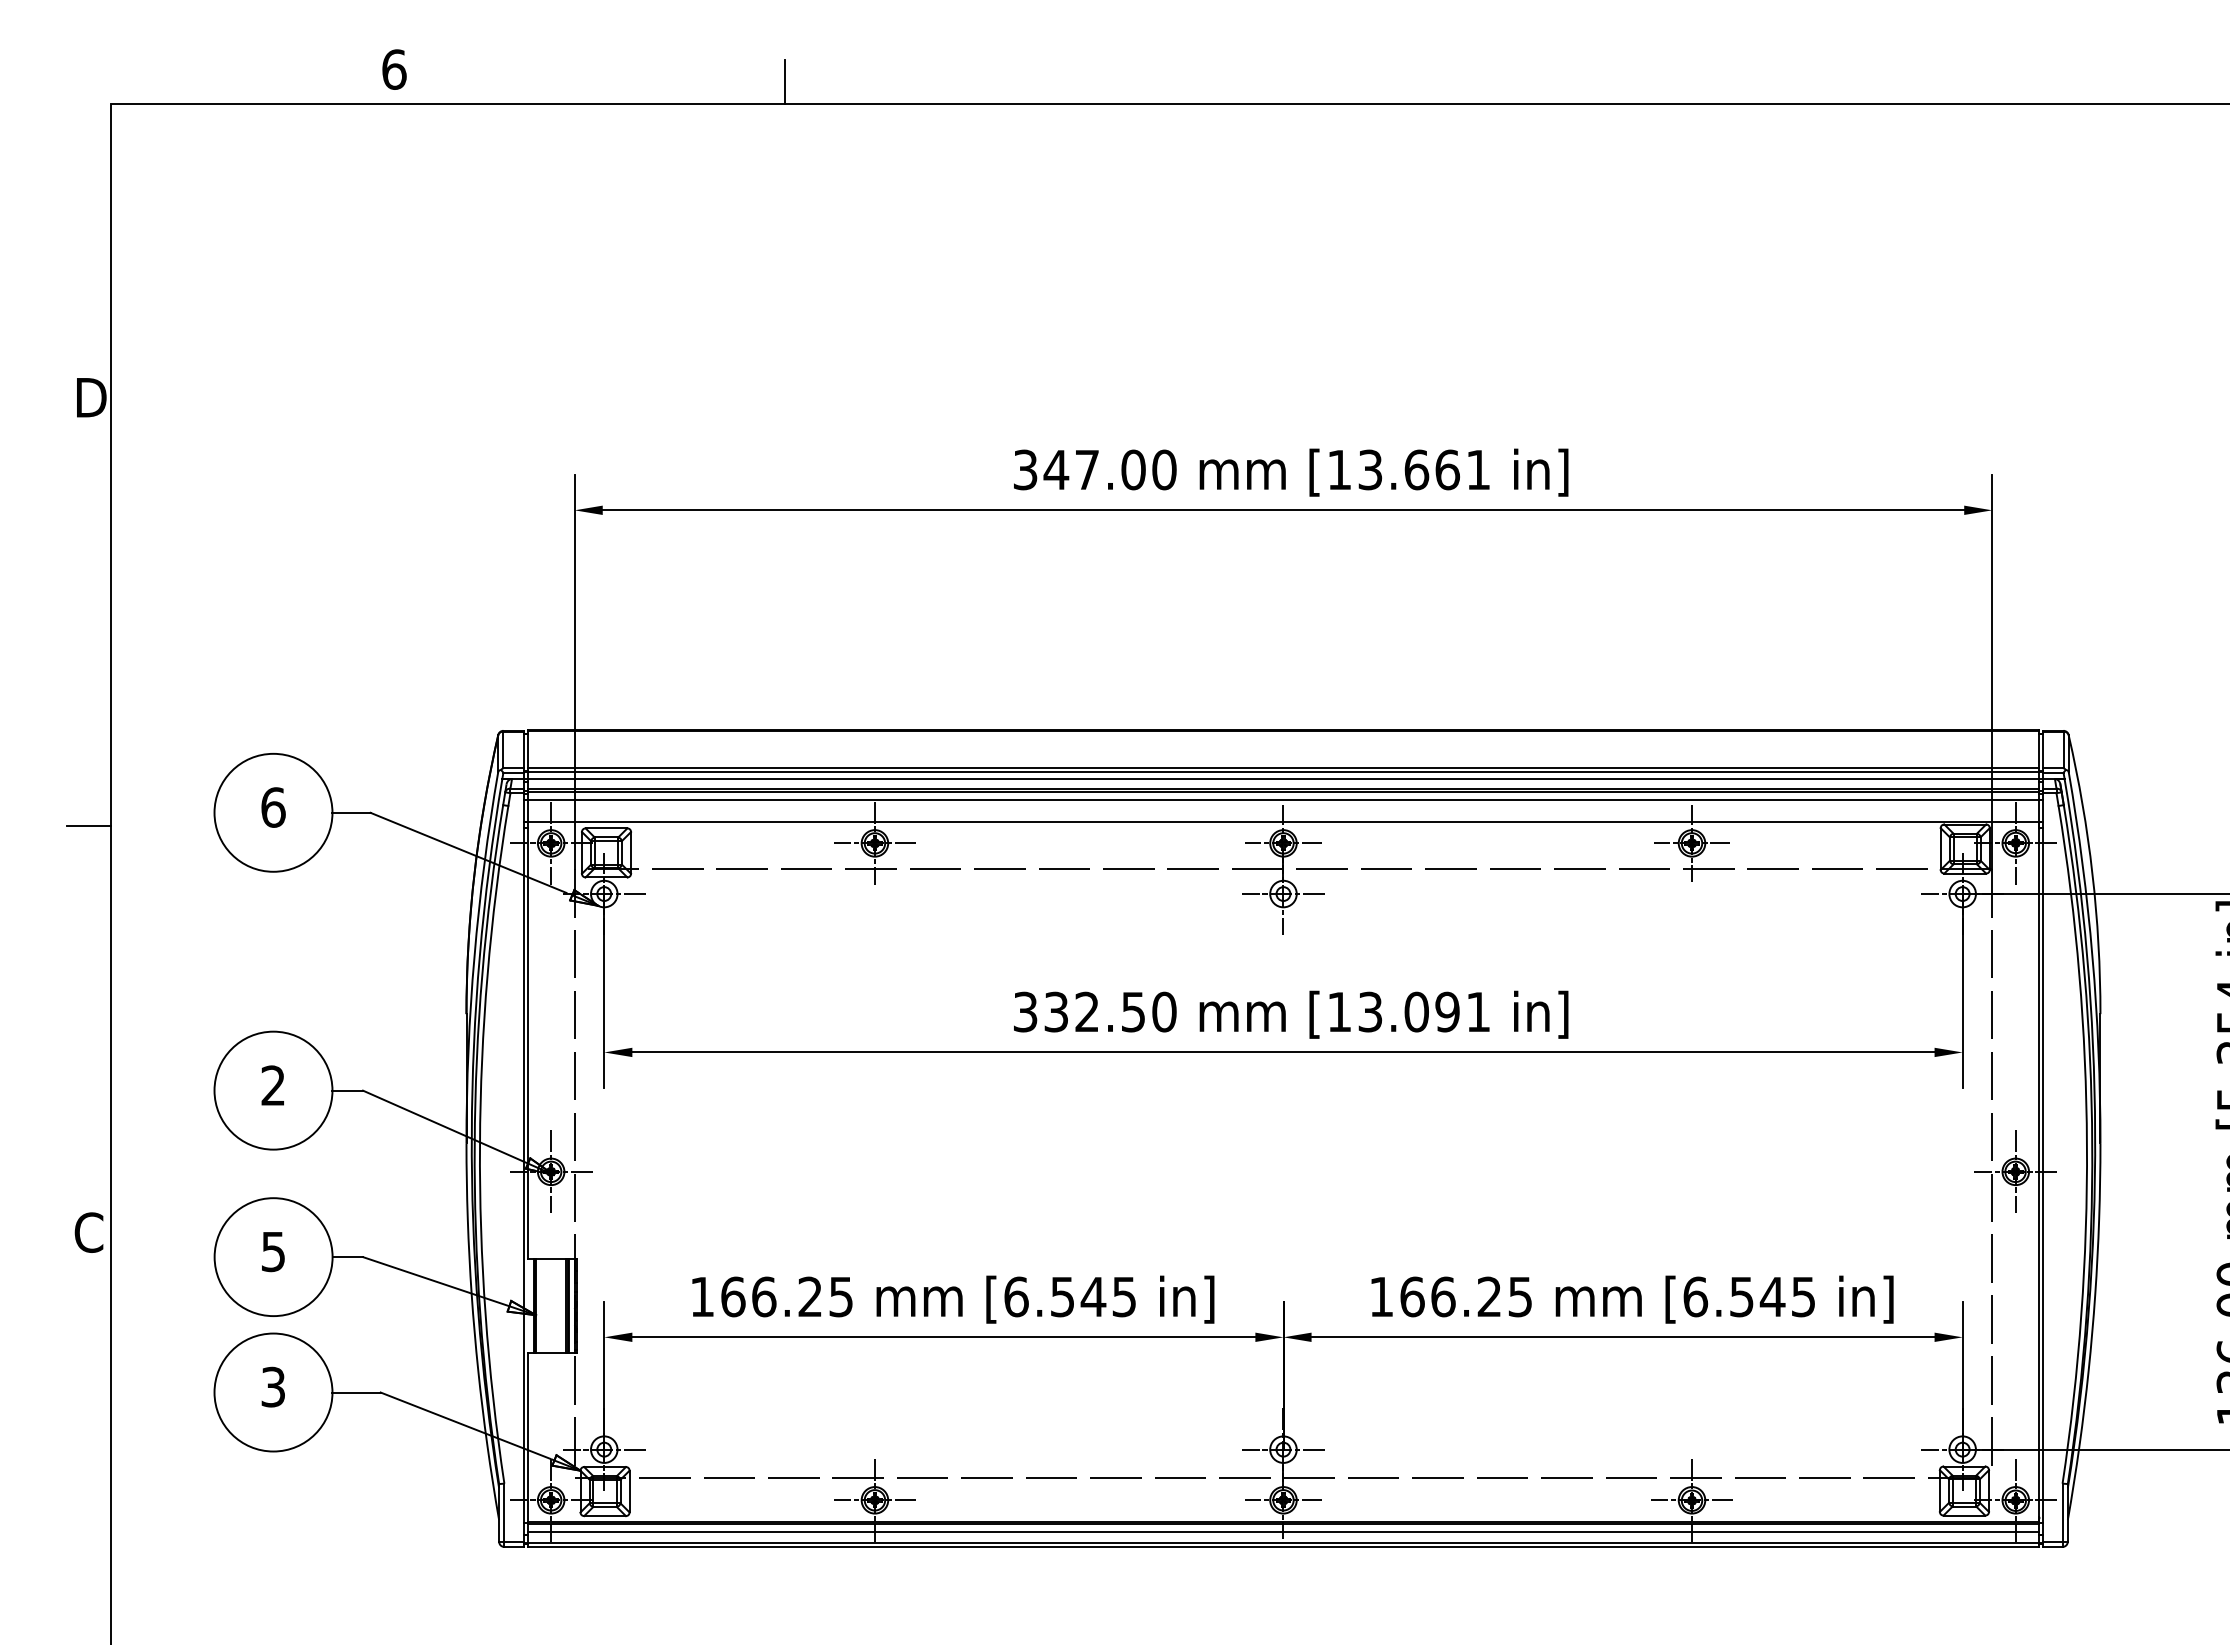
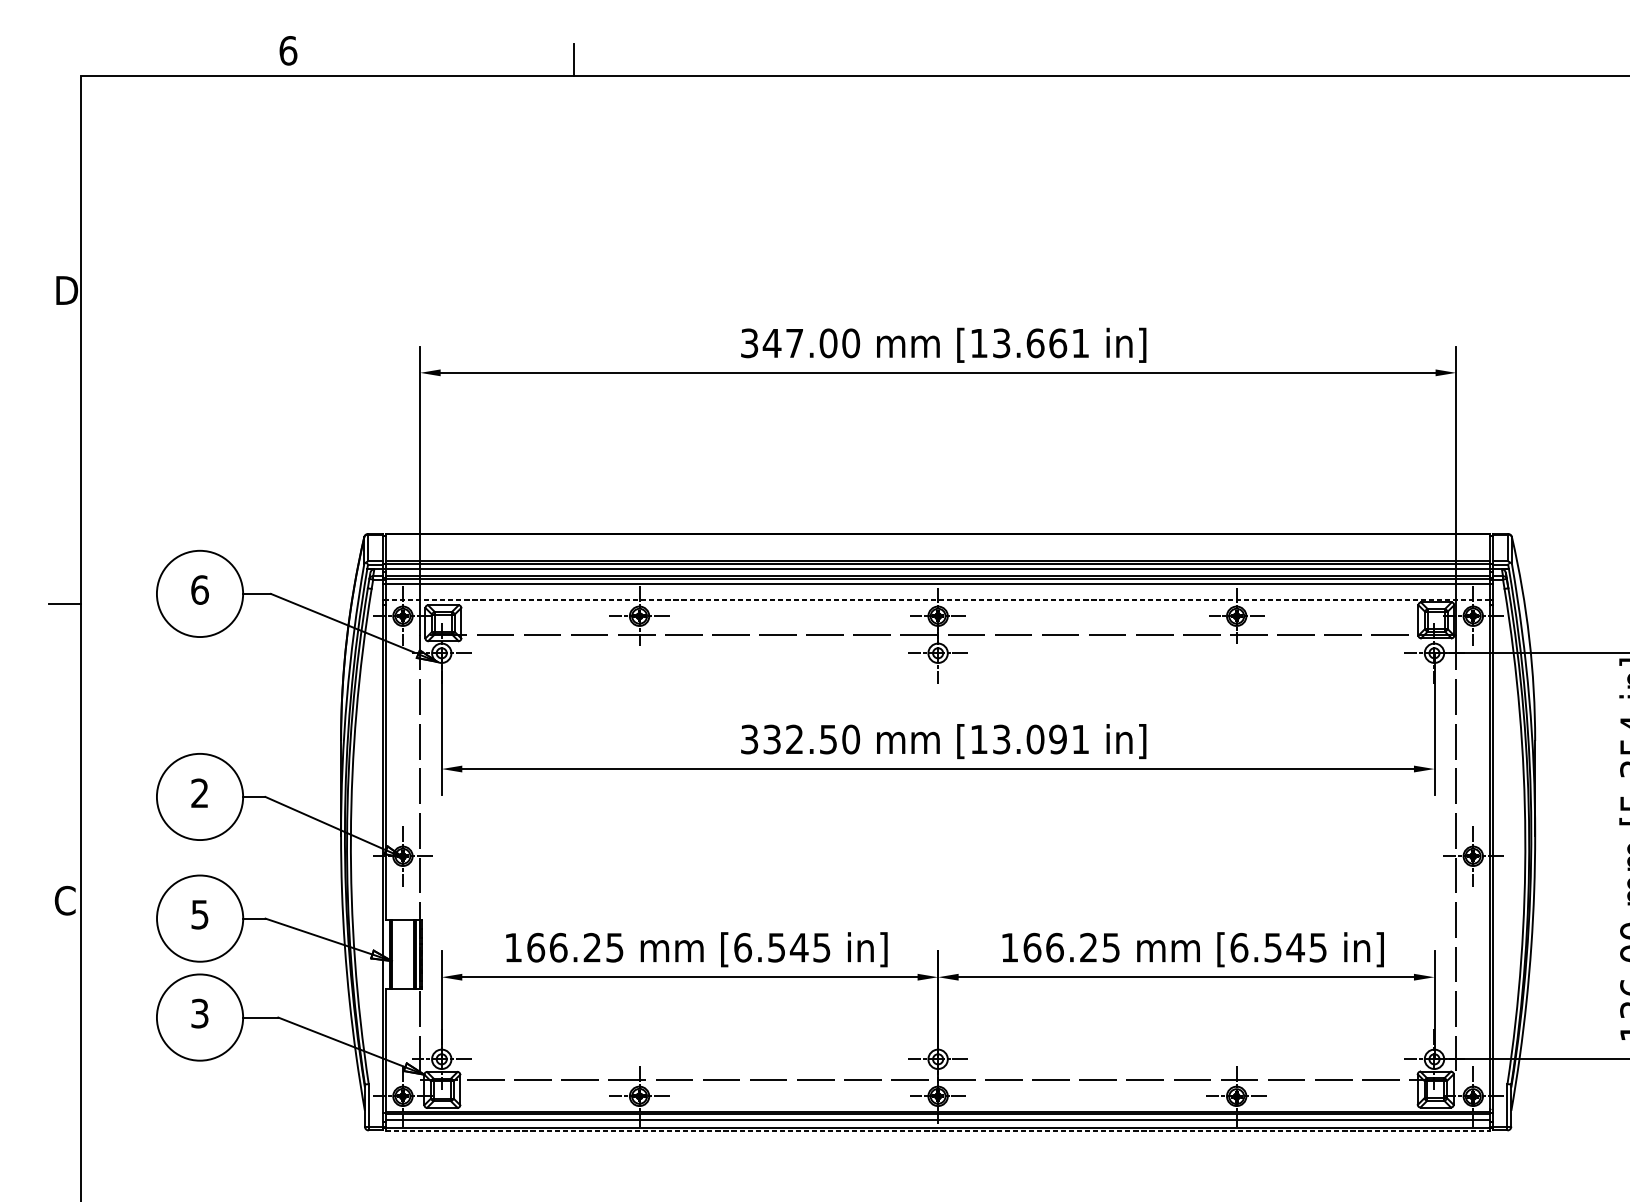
line: (1283, 821) -> (938, 600), solid -> dashed
line: (1283, 1547) -> (938, 1130), solid -> dashed

